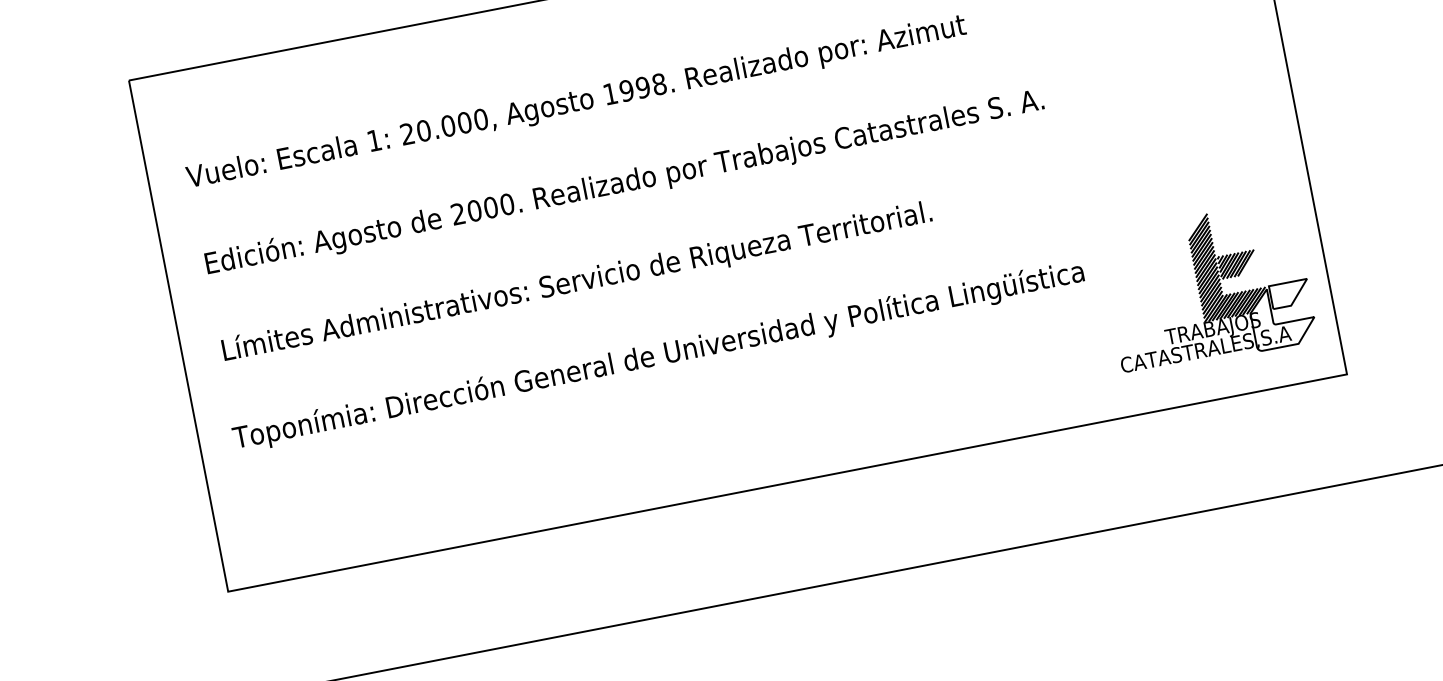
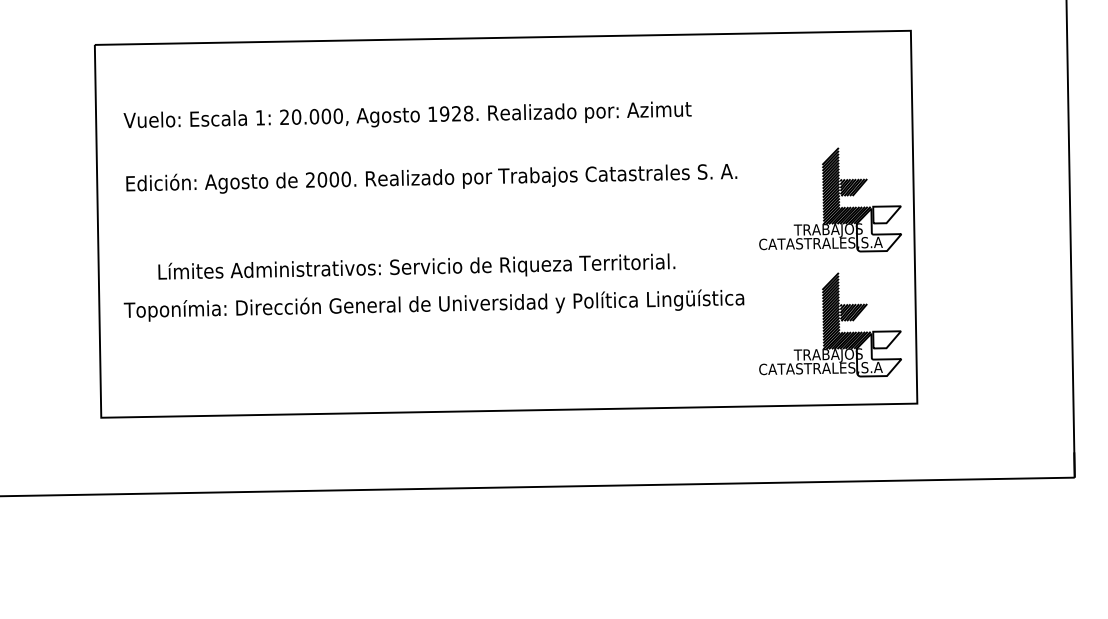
text: (642, 87) -> (456, 113), 1998. -> 1928.
part: (1178, 114) -> (830, 199), added
text: (576, 280) -> (416, 266), moved

